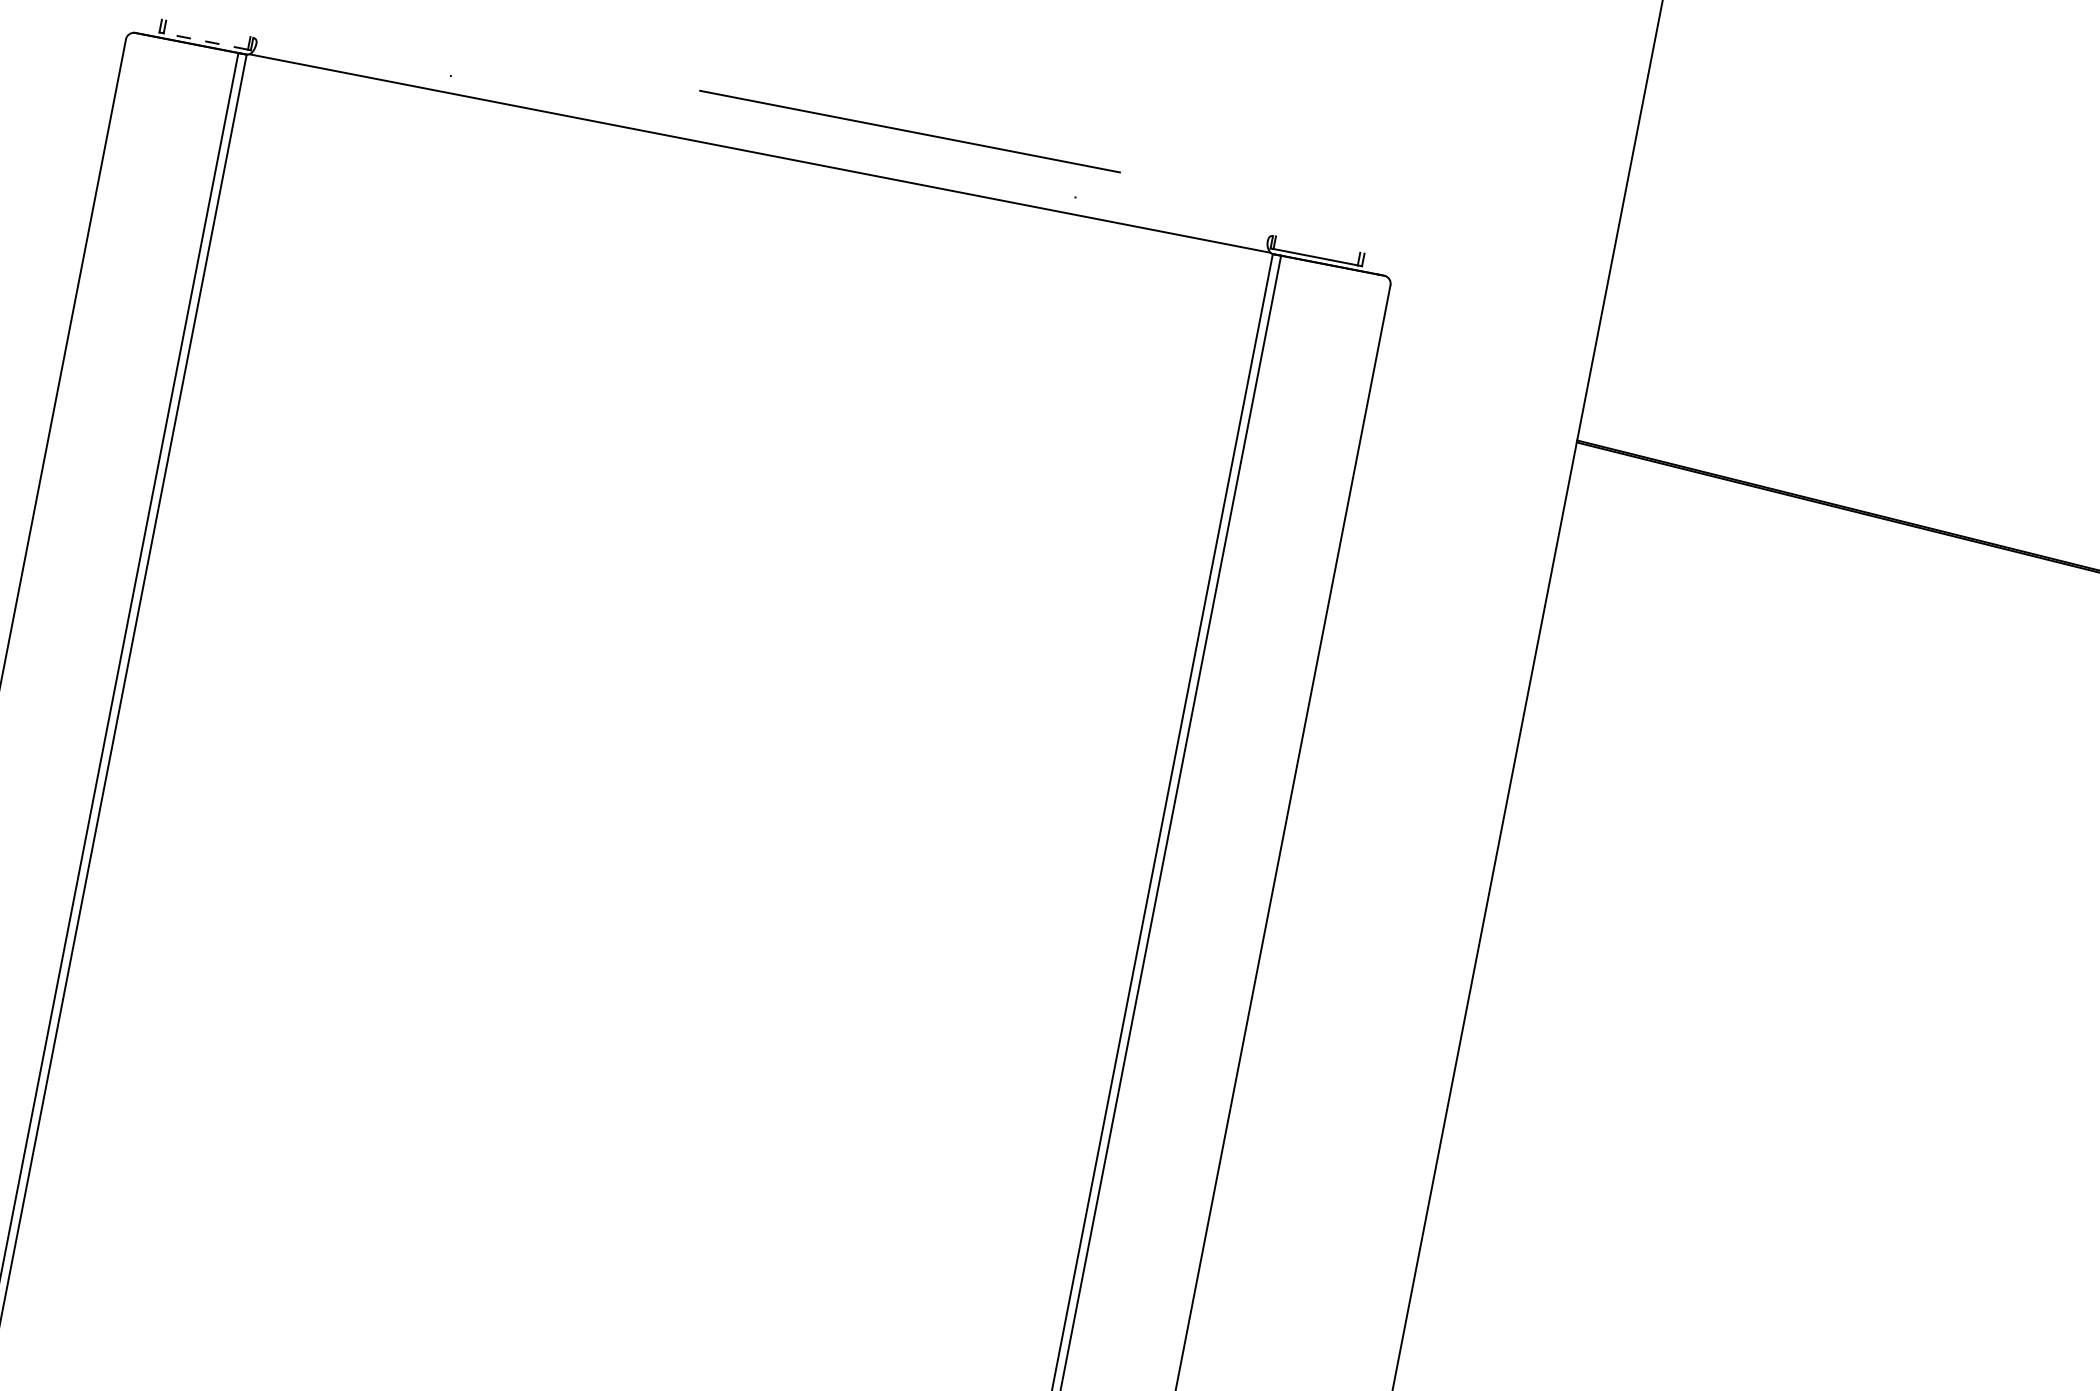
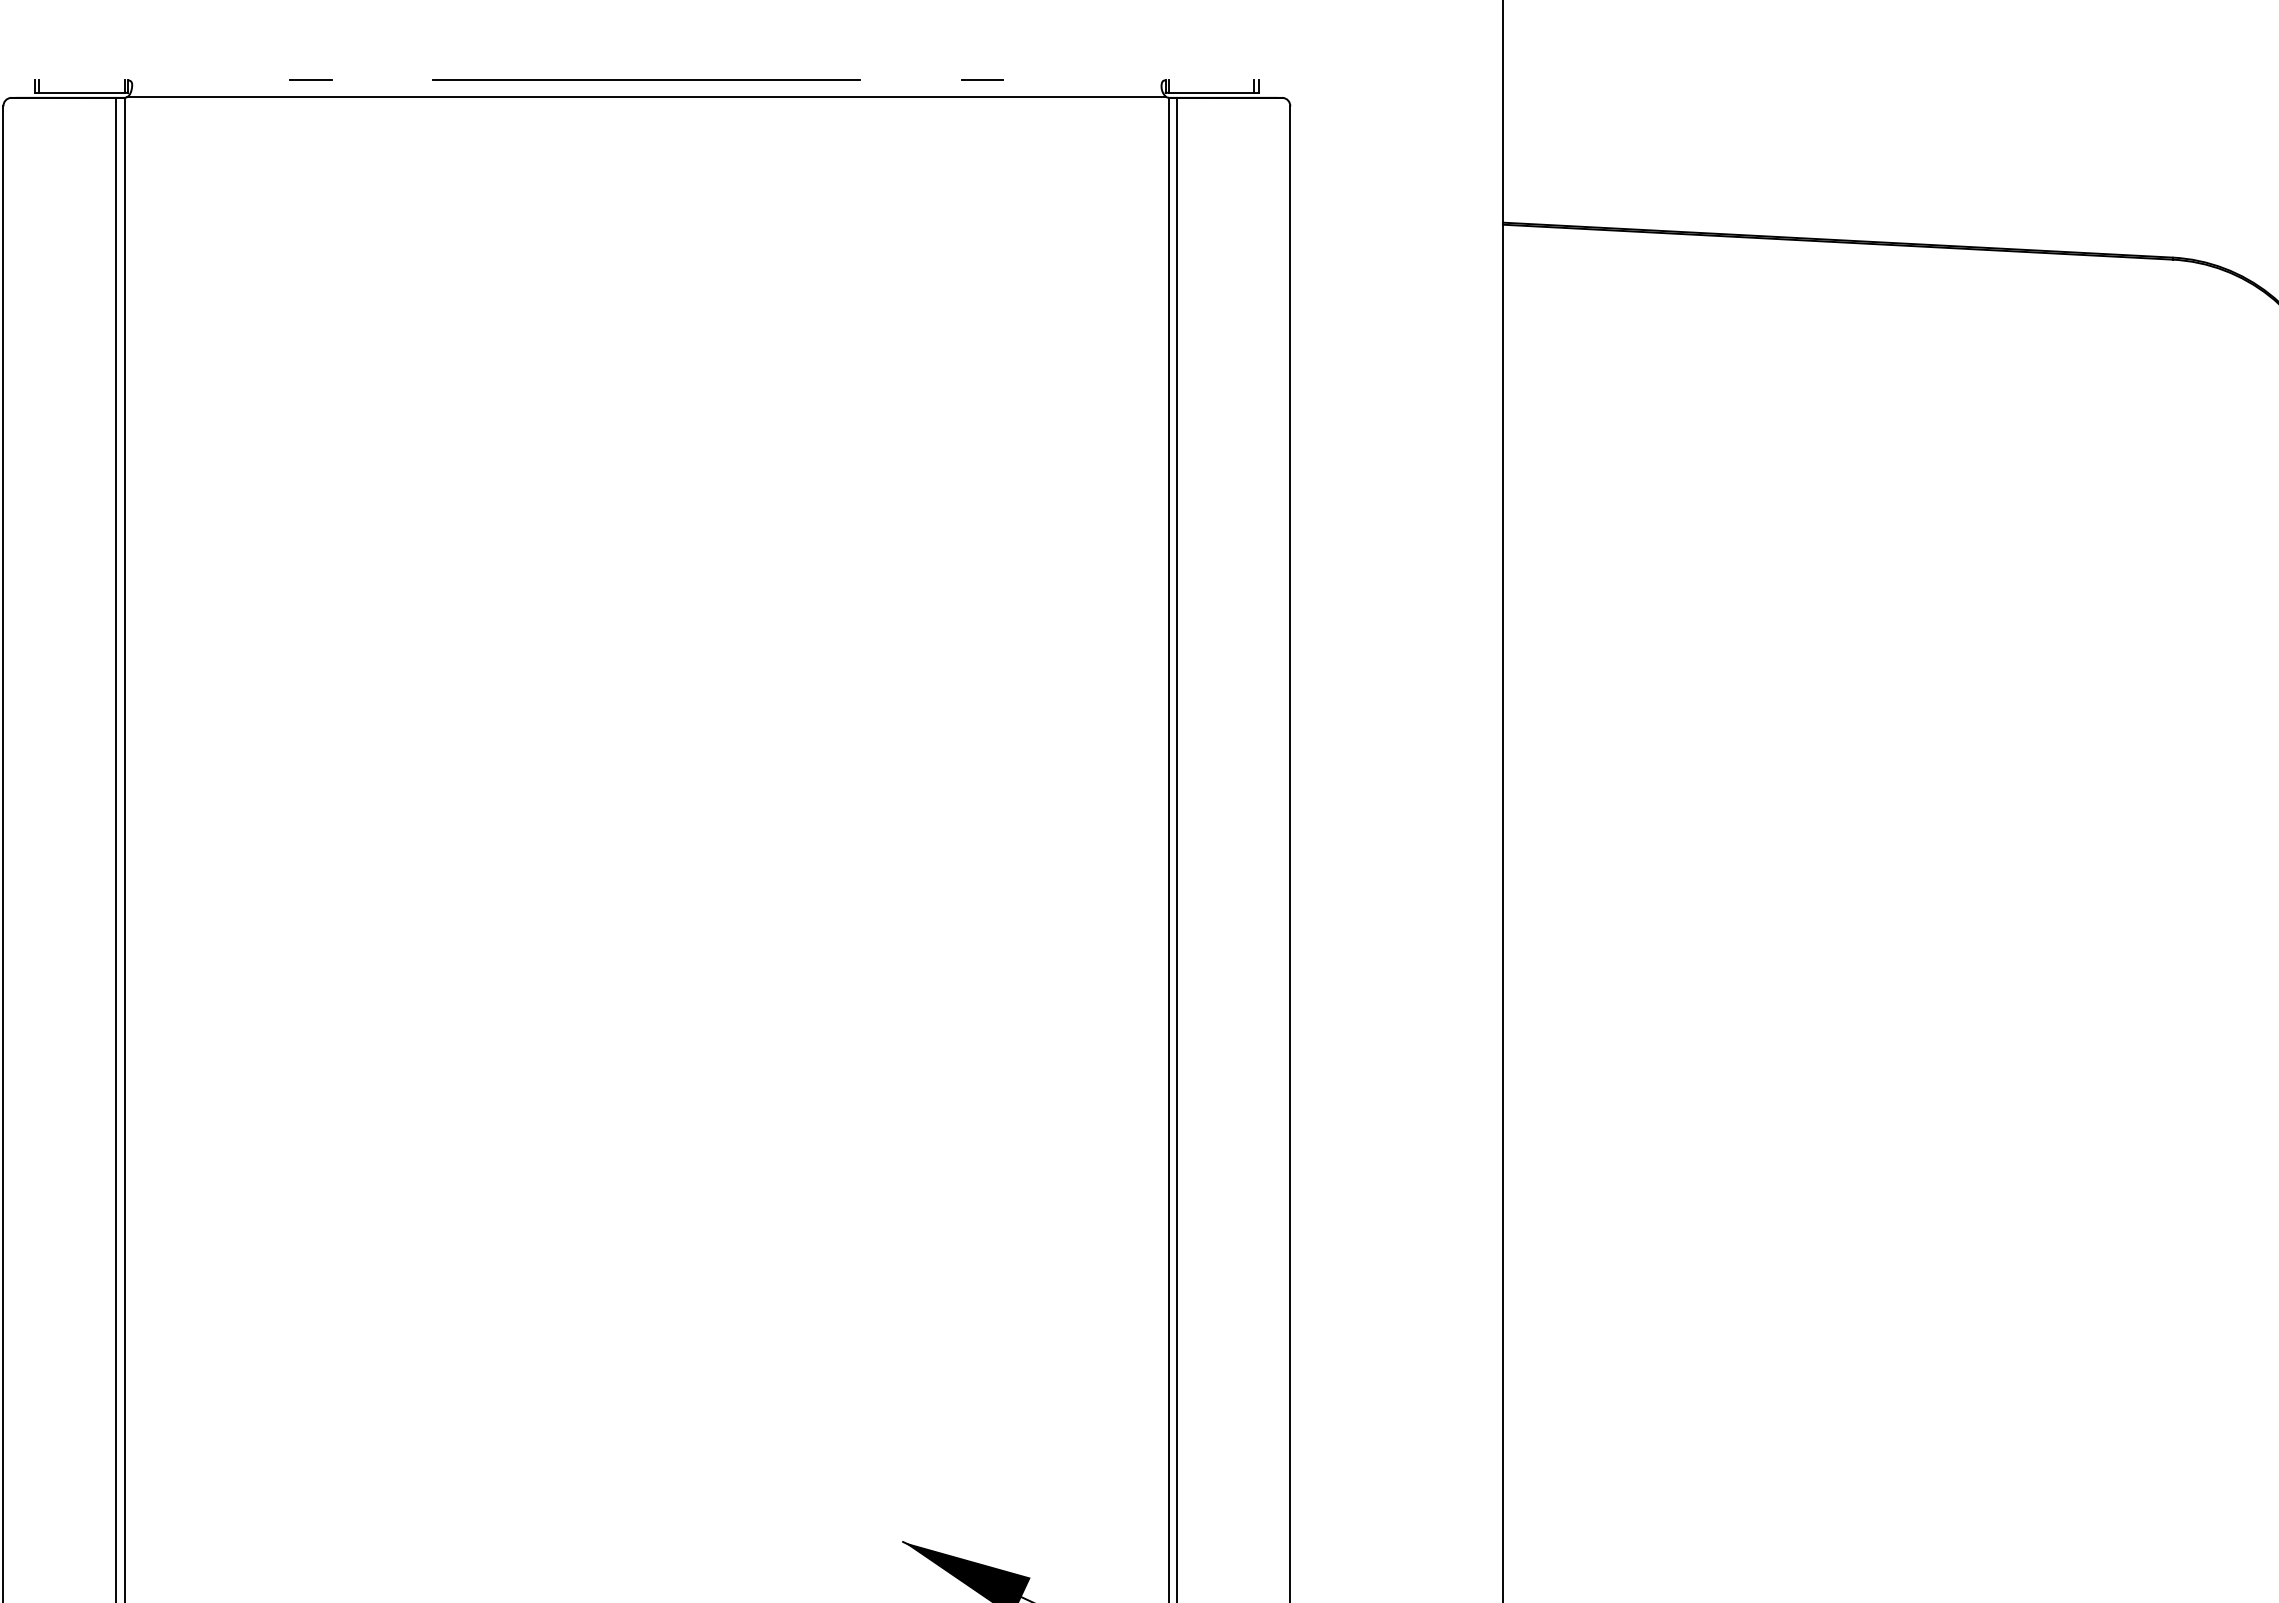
line: (206, 41) -> (82, 92), dashed -> solid
line: (433, 73) -> (311, 80), added
line: (909, 131) -> (646, 79), moved
line: (1092, 201) -> (982, 80), added

